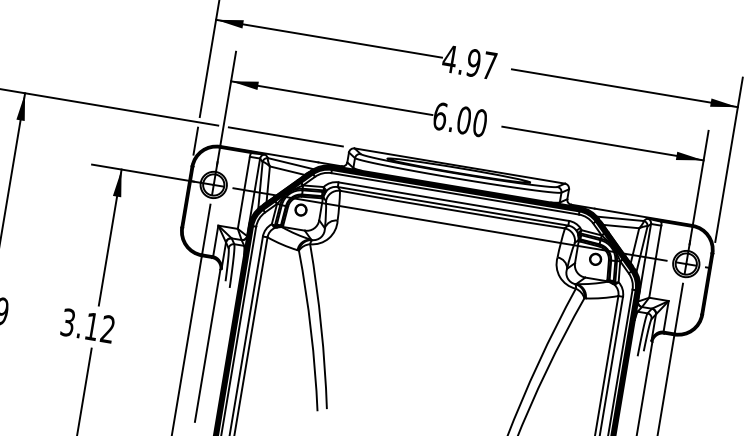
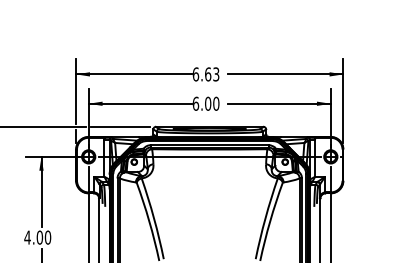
text: (468, 62) -> (205, 74), 4.97 -> 6.63
text: (87, 325) -> (37, 237), 3.12 -> 4.00

